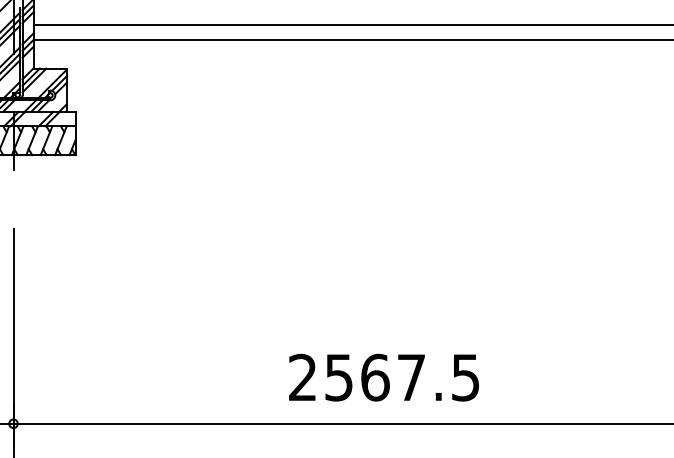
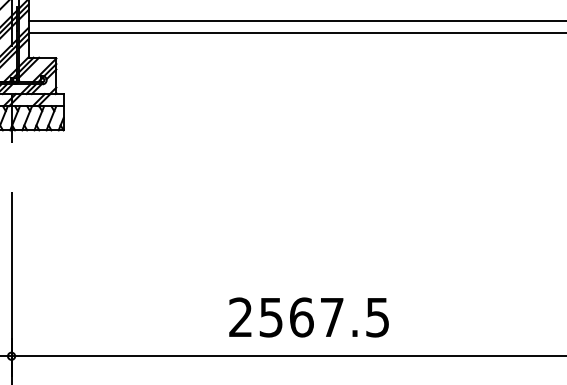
text: (383, 377) -> (308, 317), moved

